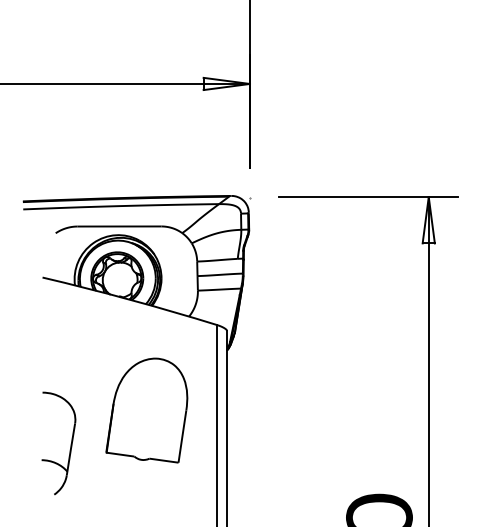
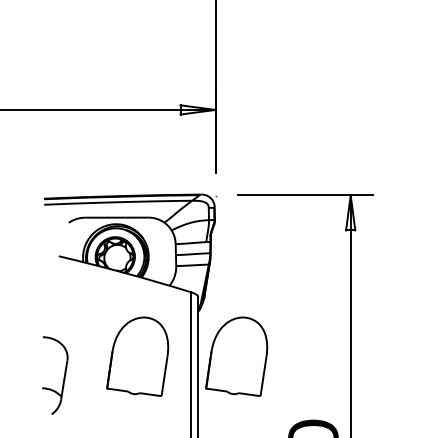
part: (277, 410) -> (236, 356), added
part: (69, 444) -> (63, 376), moved

